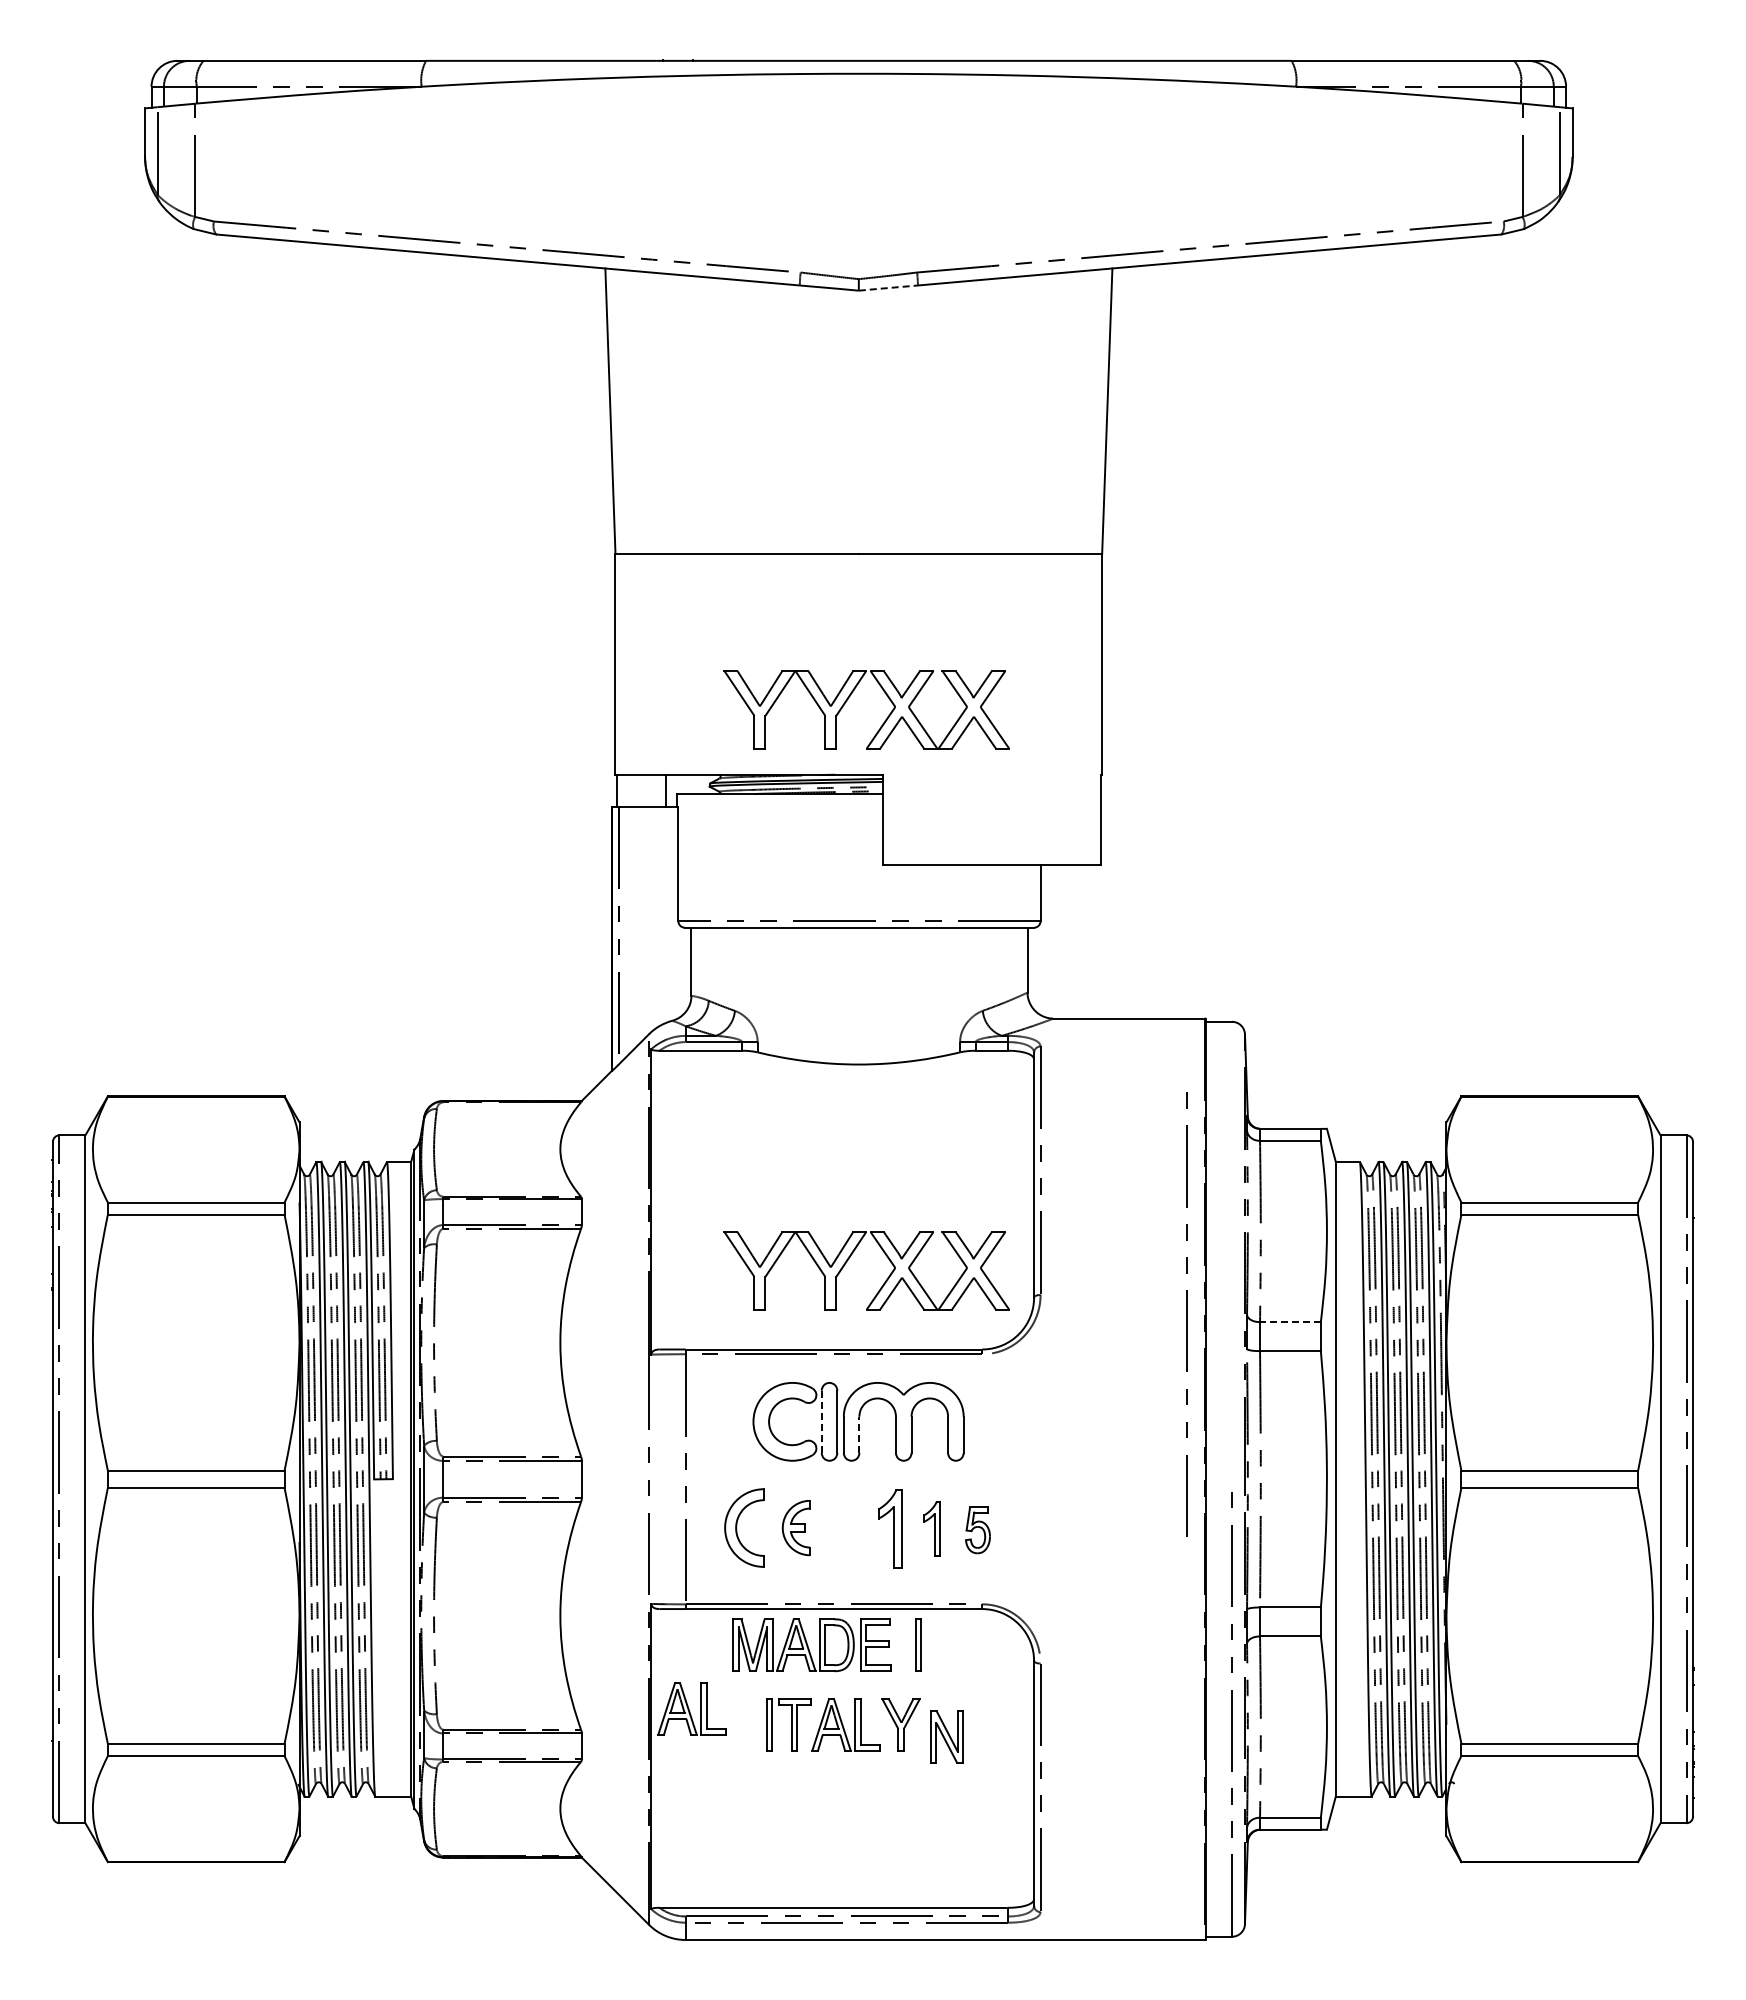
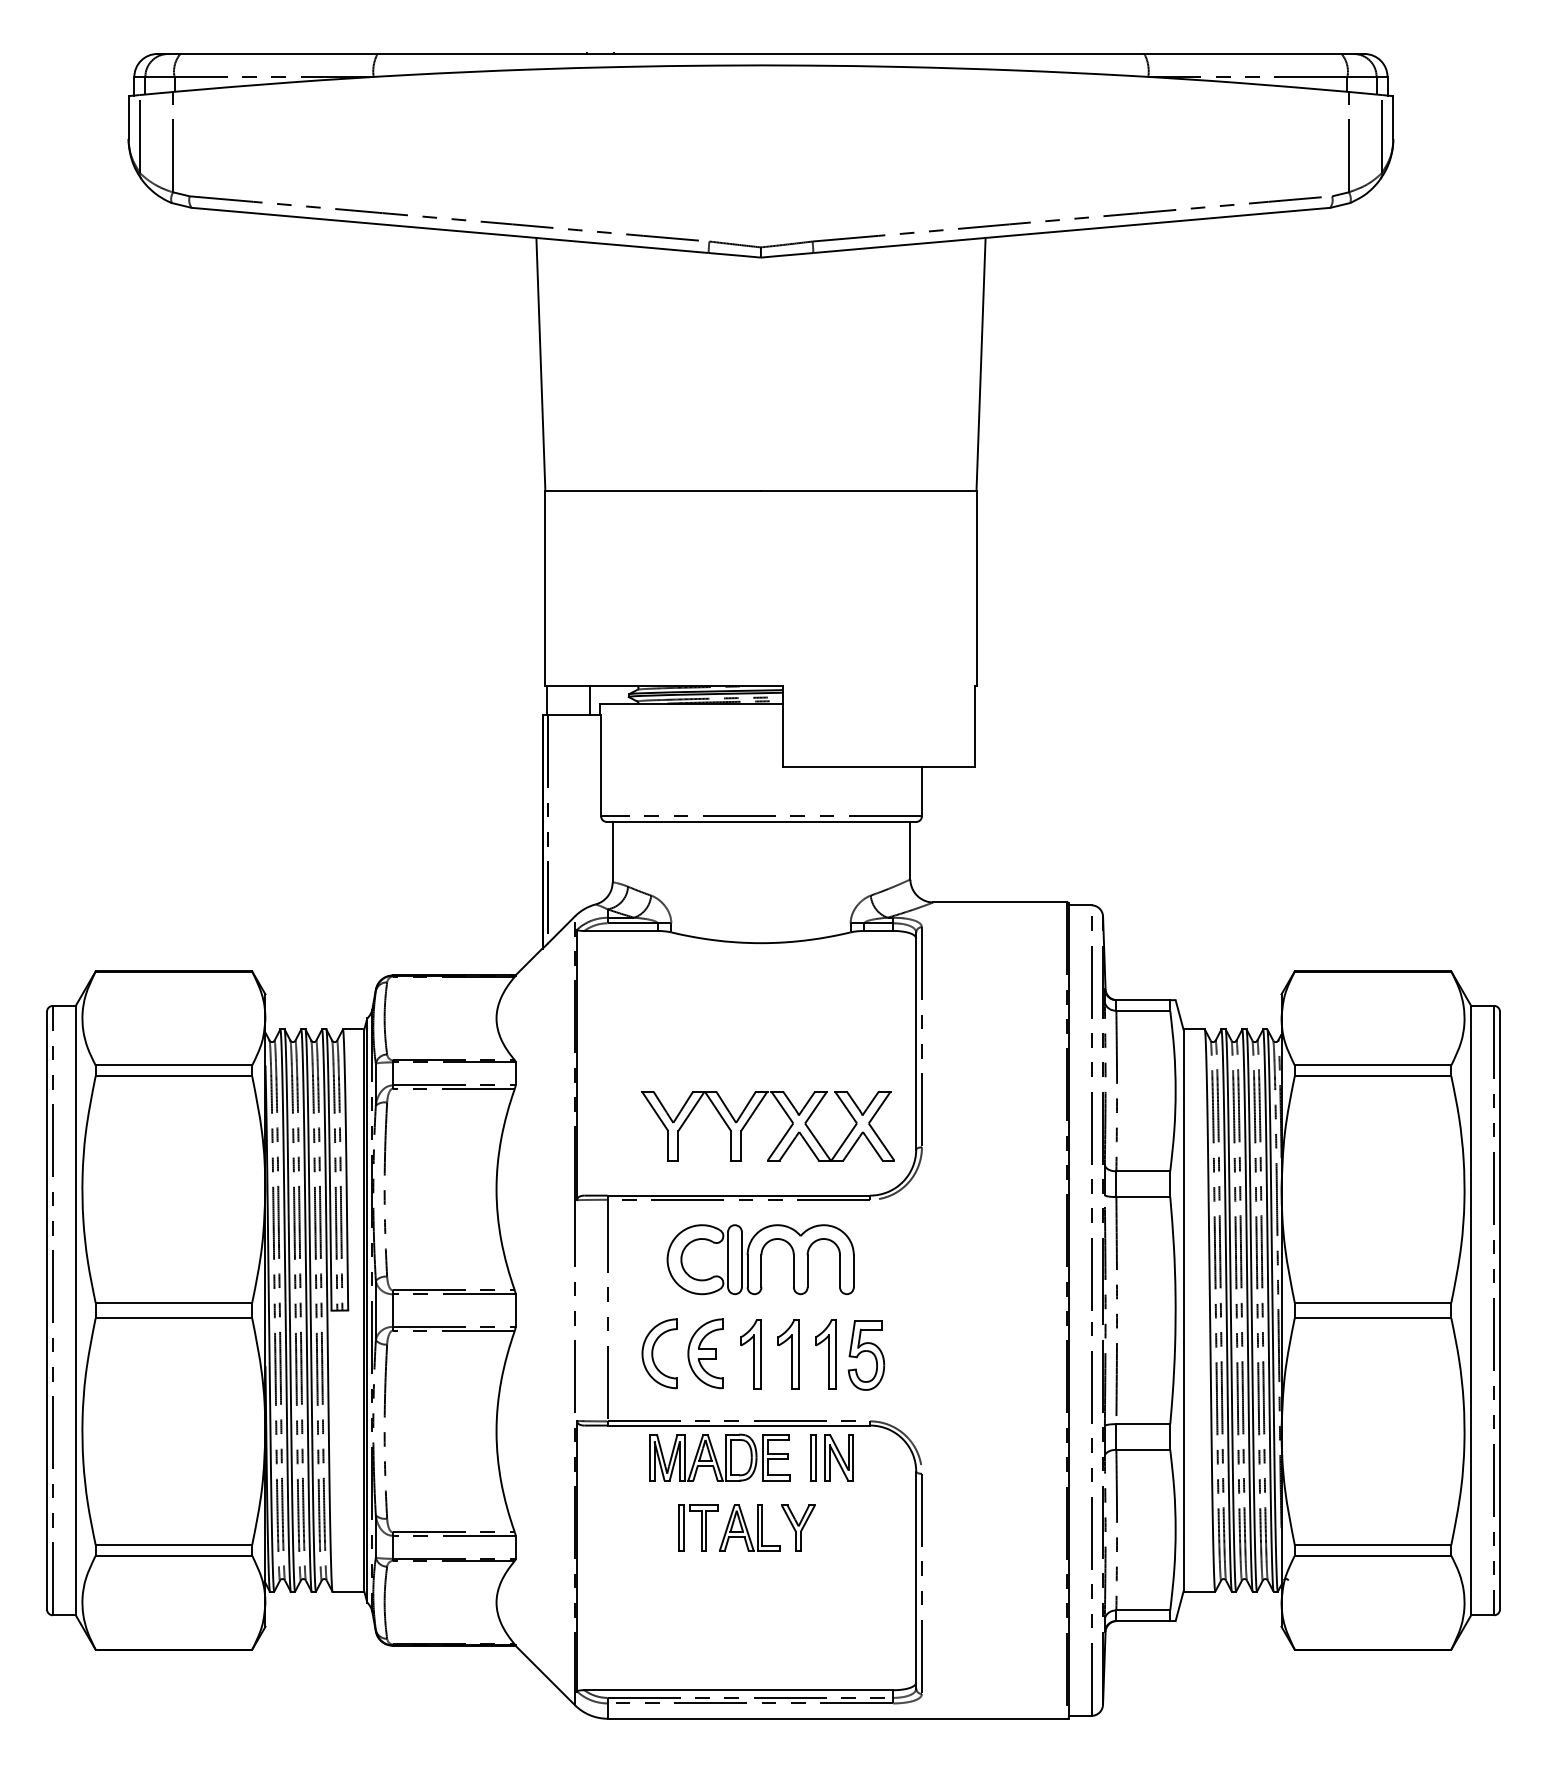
line: (888, 288) -> (787, 255), dashed -> solid
part: (848, 699) -> (751, 619), removed
line: (1186, 1314) -> (1091, 1113), moved
line: (1289, 1322) -> (1142, 1171), dashed -> solid
line: (821, 1422) -> (727, 1260), dashed -> solid
line: (859, 1434) -> (761, 1270), dashed -> solid
part: (796, 1527) -> (705, 1353), size x1.43
part: (847, 1528) -> (750, 1354), added
part: (932, 1528) -> (826, 1354), size x1.43
part: (977, 1529) -> (866, 1355), size x1.67
part: (691, 1708) -> (612, 1513), removed
part: (946, 1736) -> (838, 1456), moved

